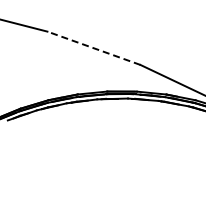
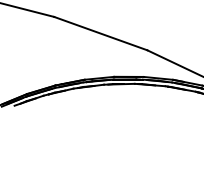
line: (93, 48) -> (100, 33), dashed -> solid

